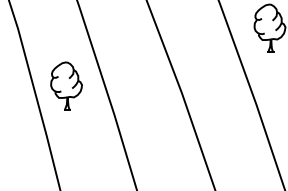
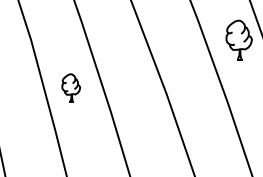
part: (65, 85) -> (70, 87), size x0.7

